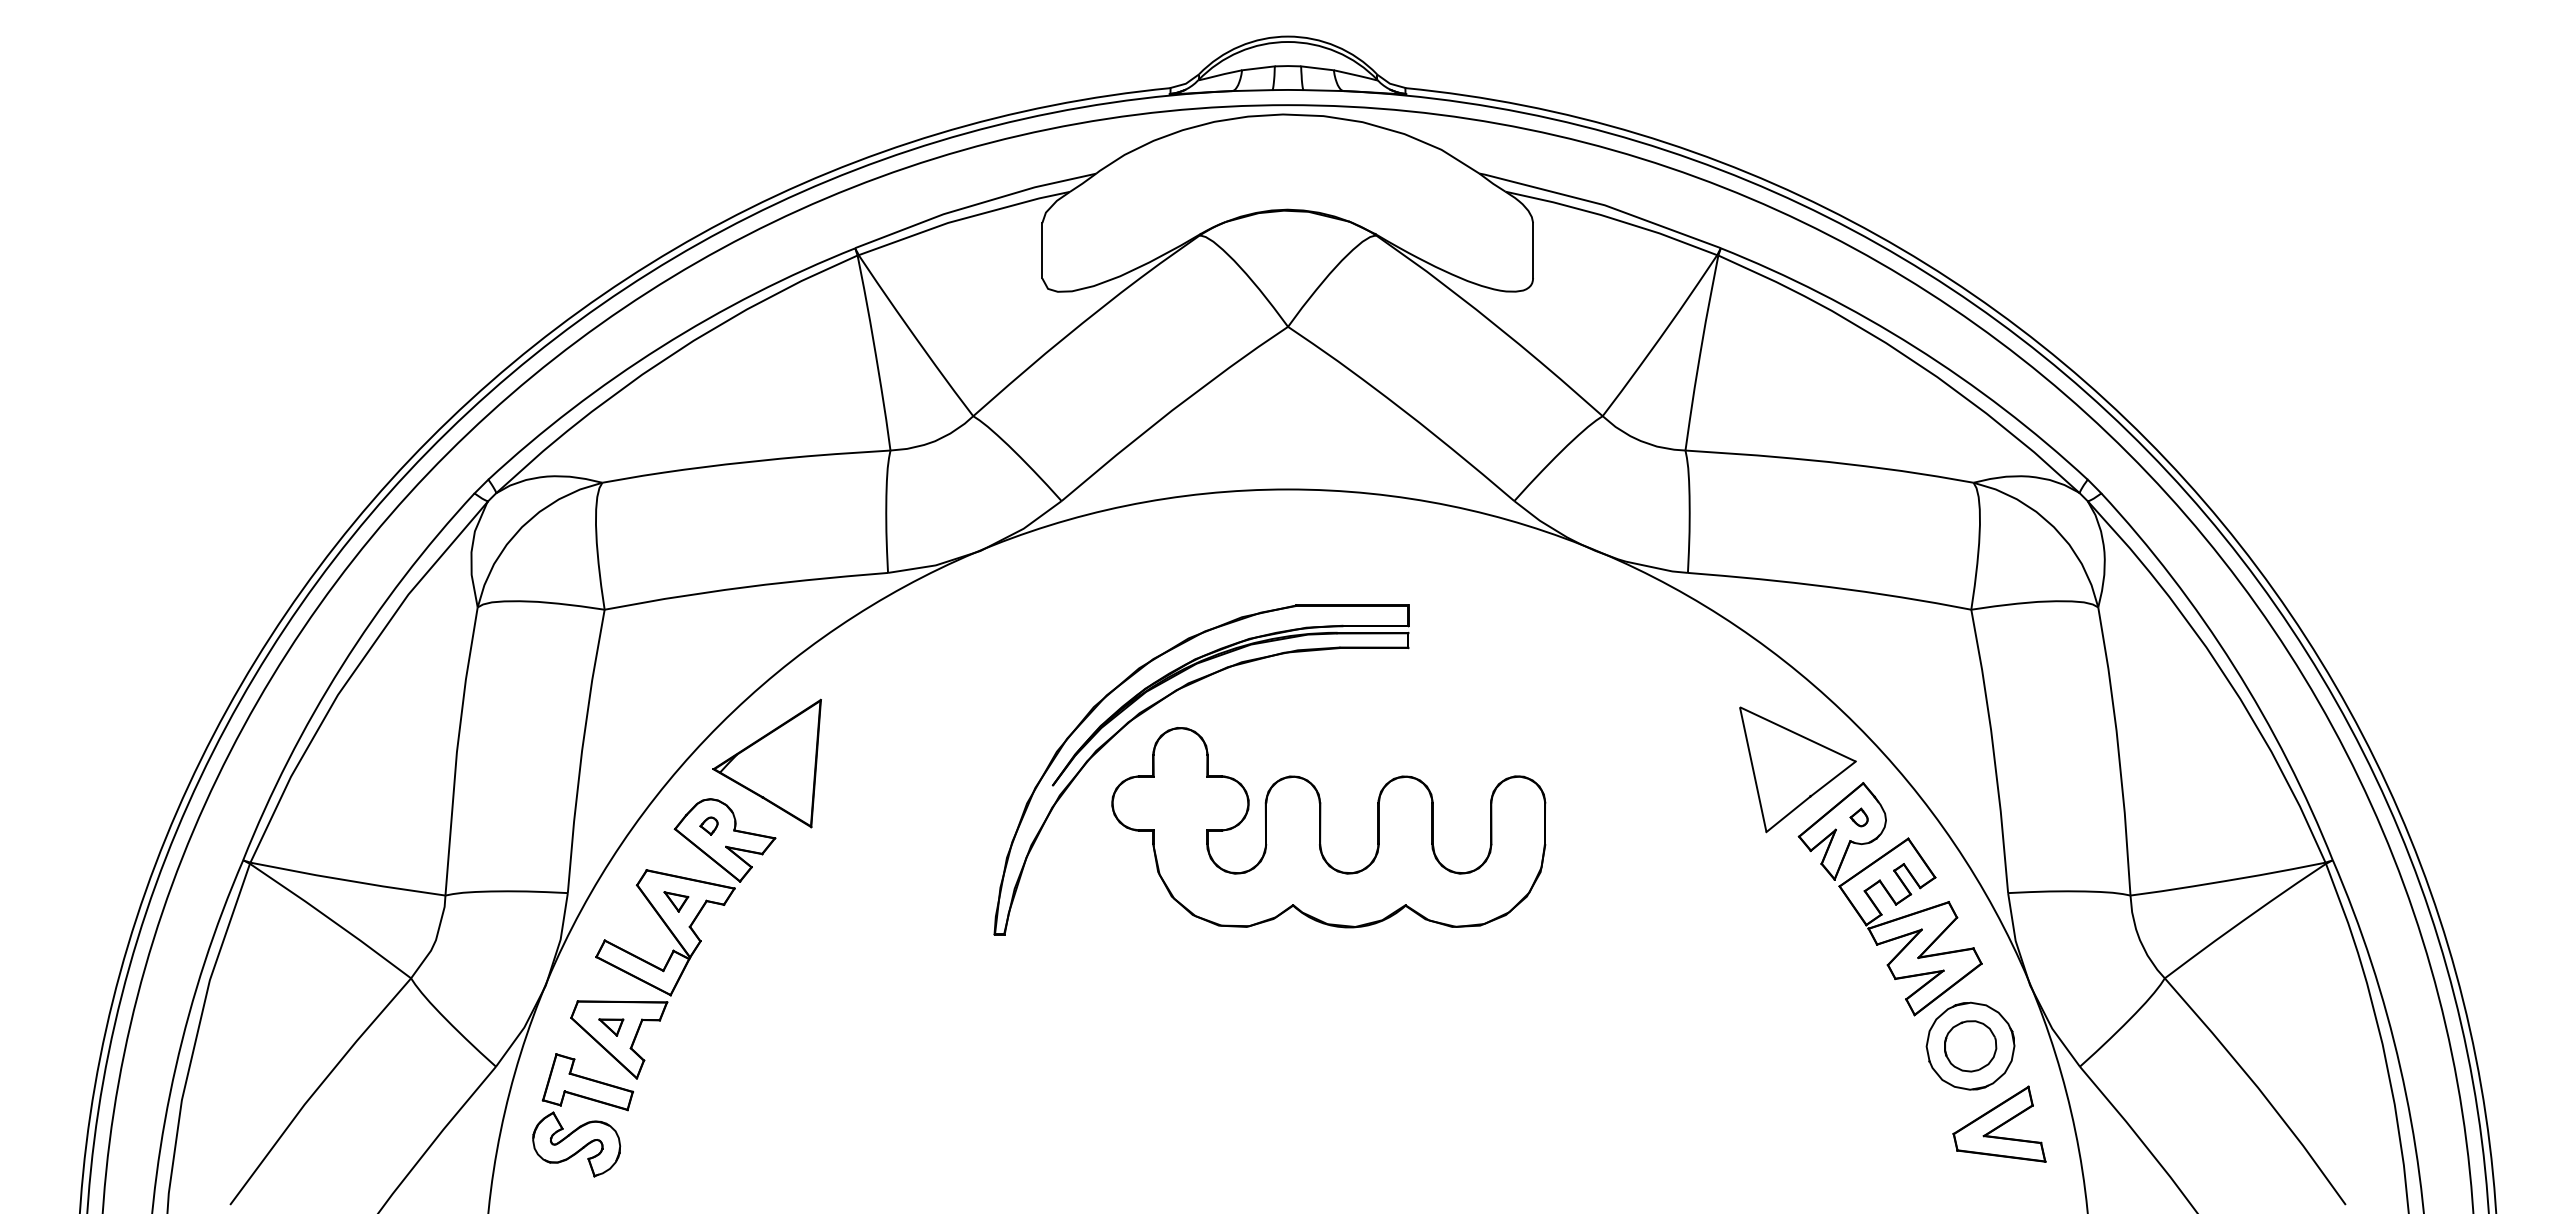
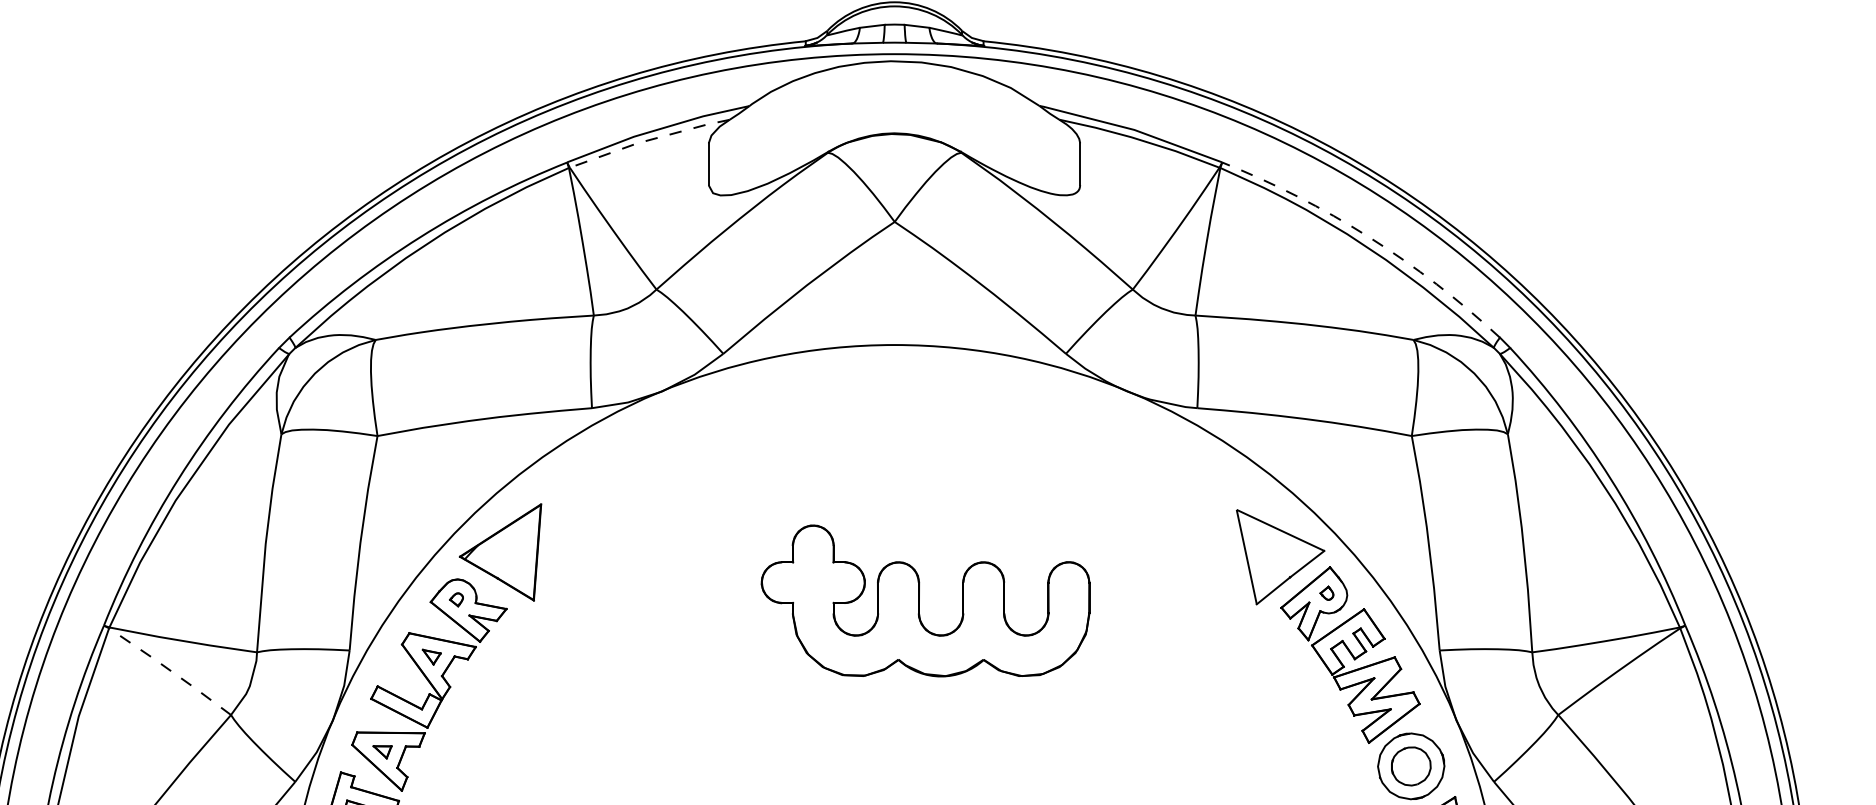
line: (963, 218) -> (649, 139), solid -> dashed
arc: (1914, 347) -> (1368, 237), solid -> dashed
part: (1157, 704) -> (795, 507), removed
line: (331, 920) -> (170, 671), solid -> dashed

